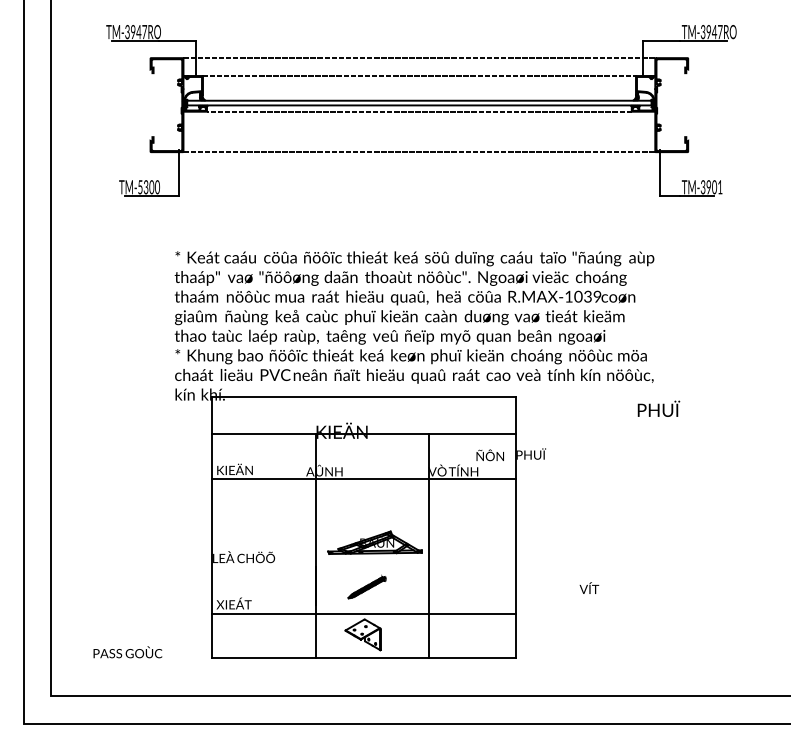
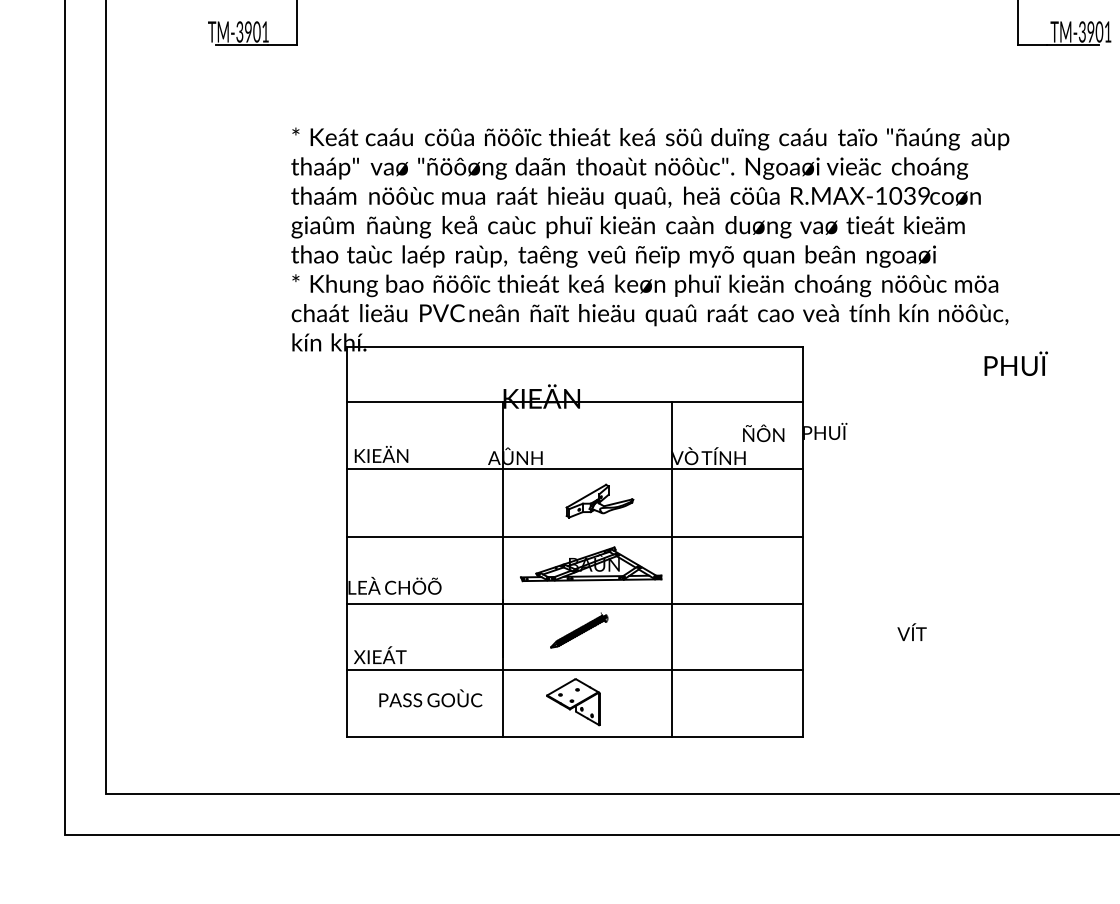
text: (148, 187) -> (251, 32), TM-5300 -> TM-3901
part: (380, 500) -> (599, 500), added
line: (363, 524) -> (573, 536), added
line: (363, 569) -> (573, 604), added
text: (127, 652) -> (430, 698), moved

